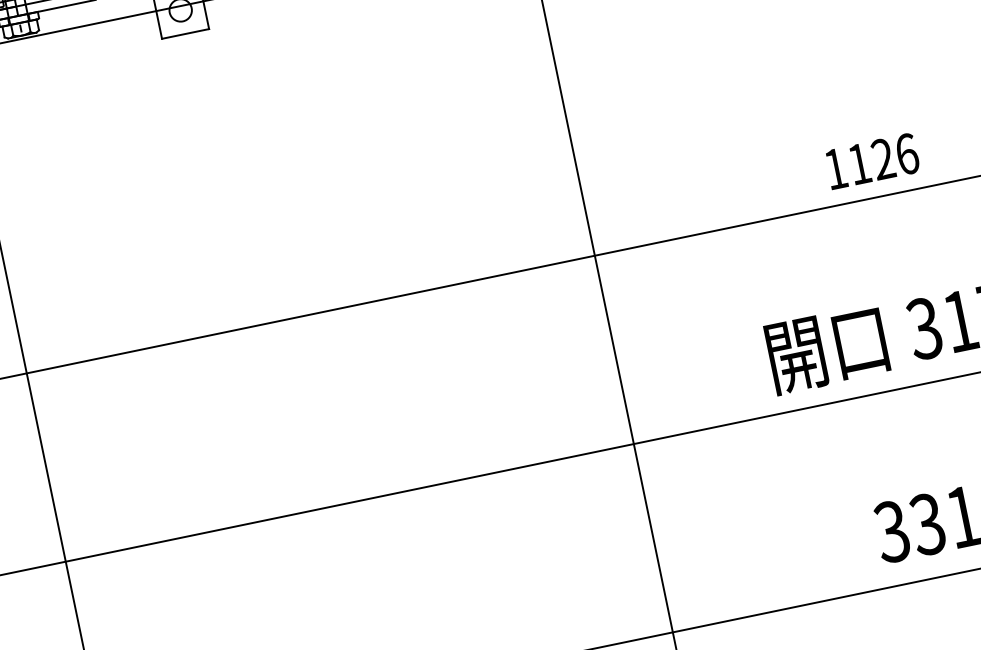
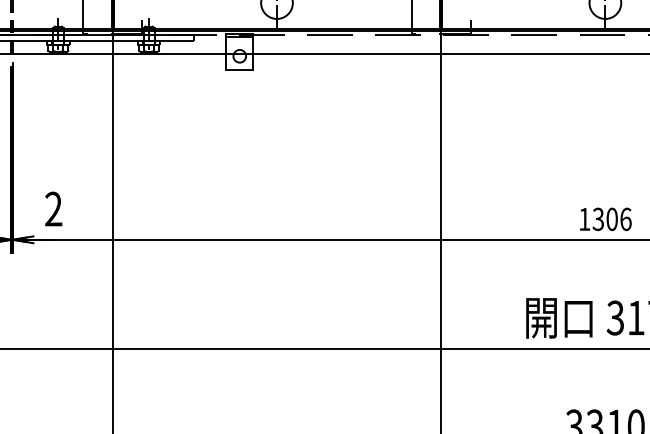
text: (870, 162) -> (604, 219), 1126 -> 1306

